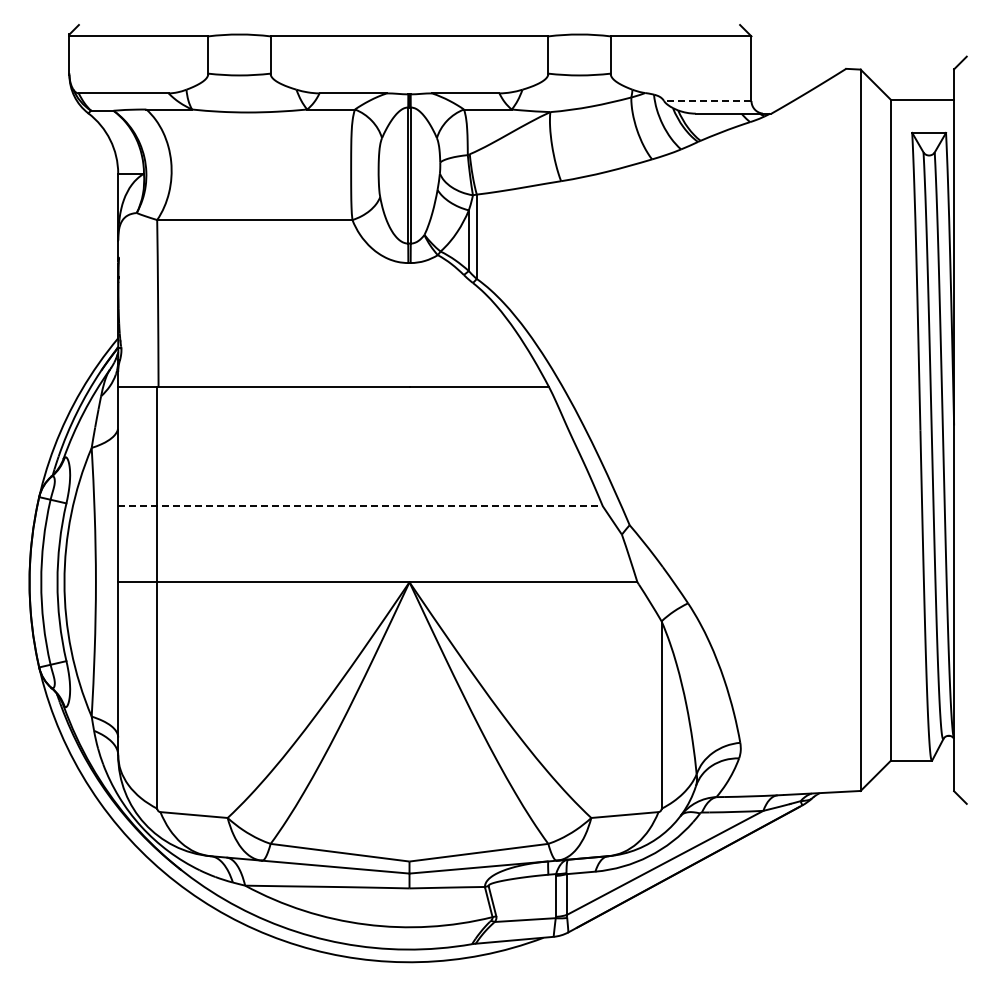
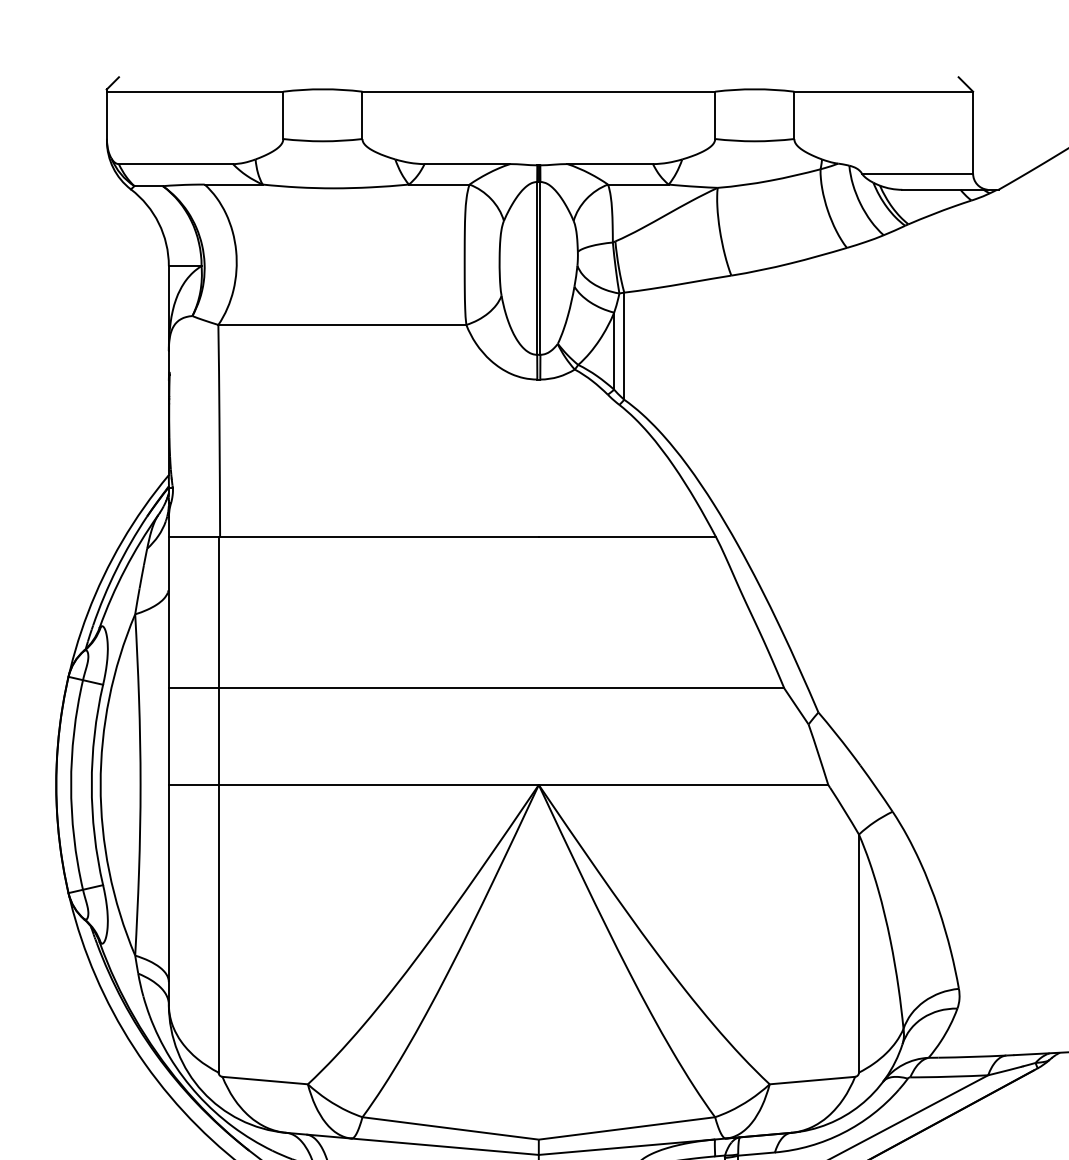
line: (707, 100) -> (917, 173), dashed -> solid
line: (361, 506) -> (477, 688), dashed -> solid

